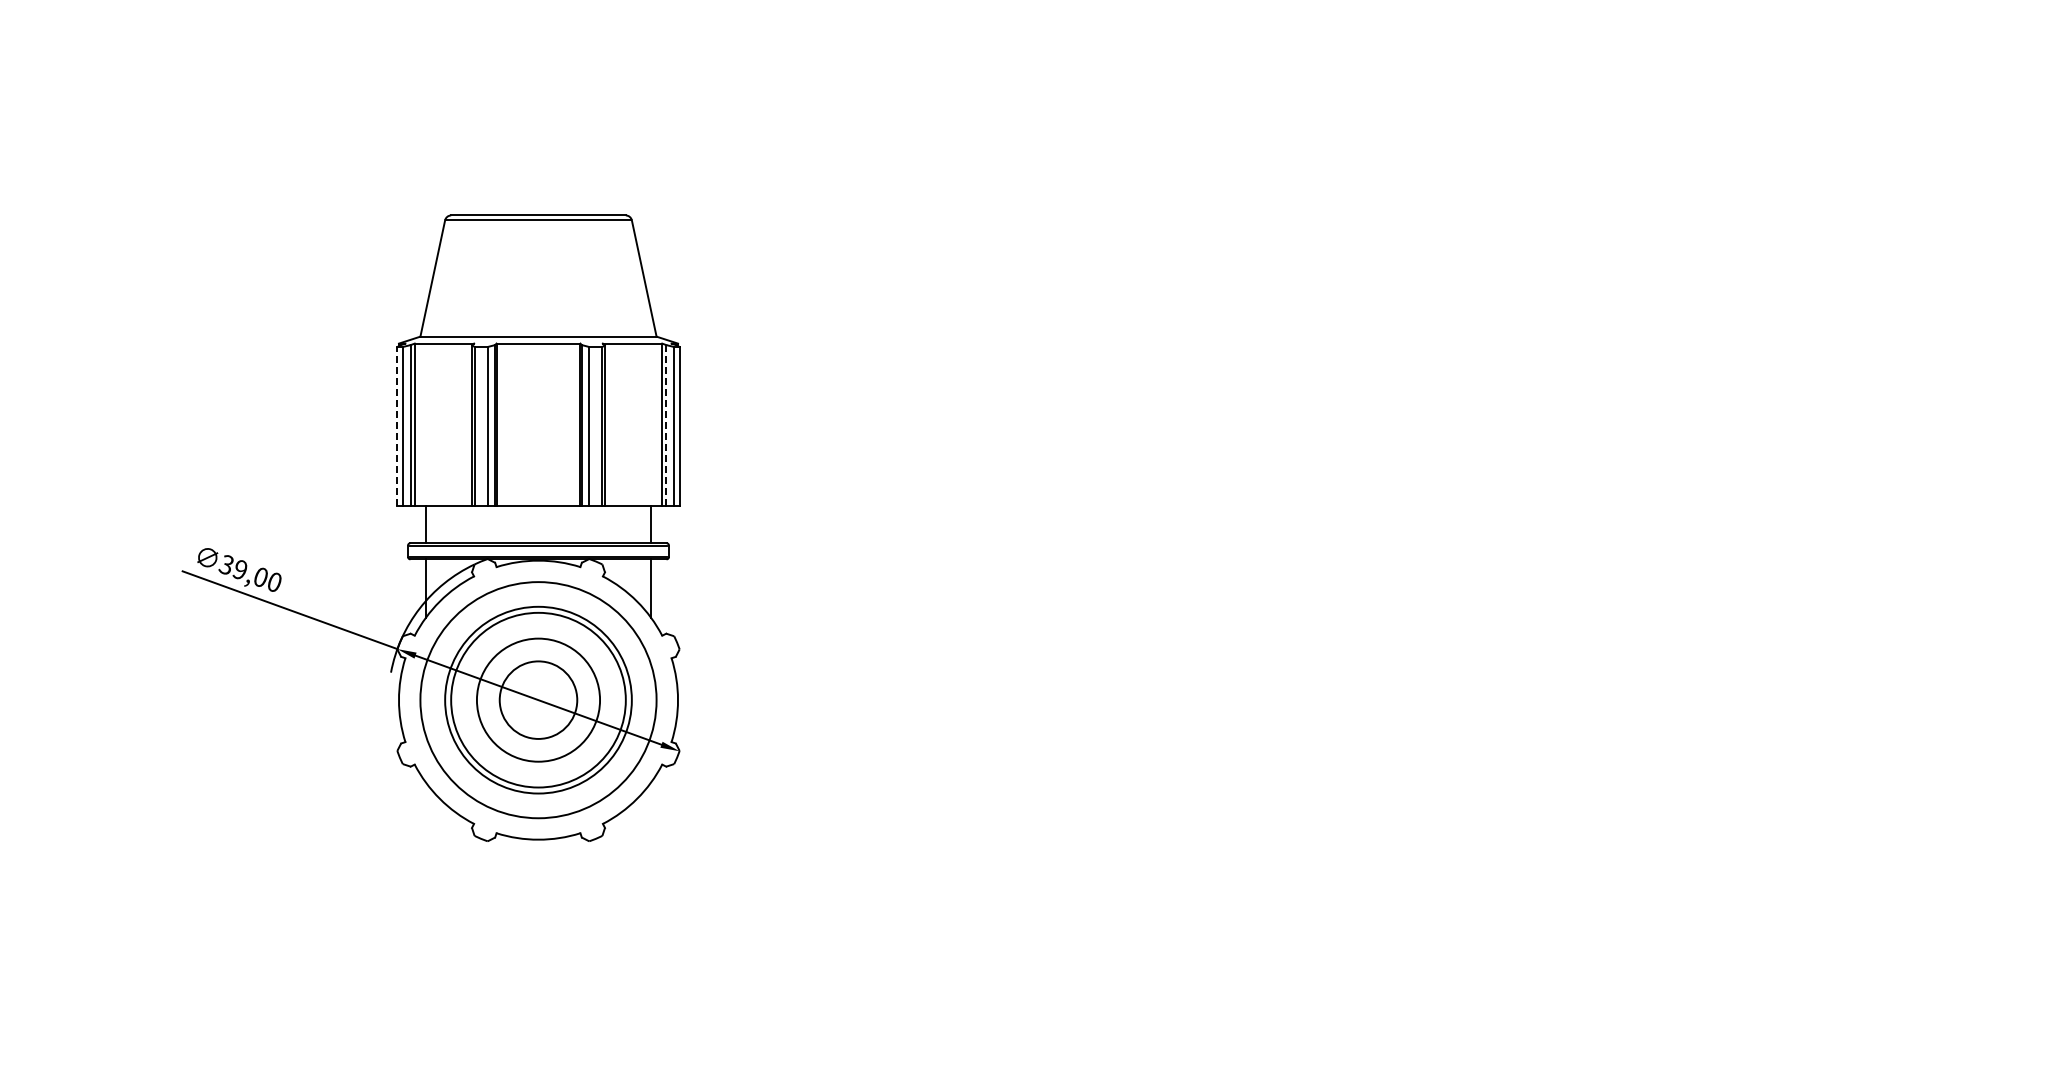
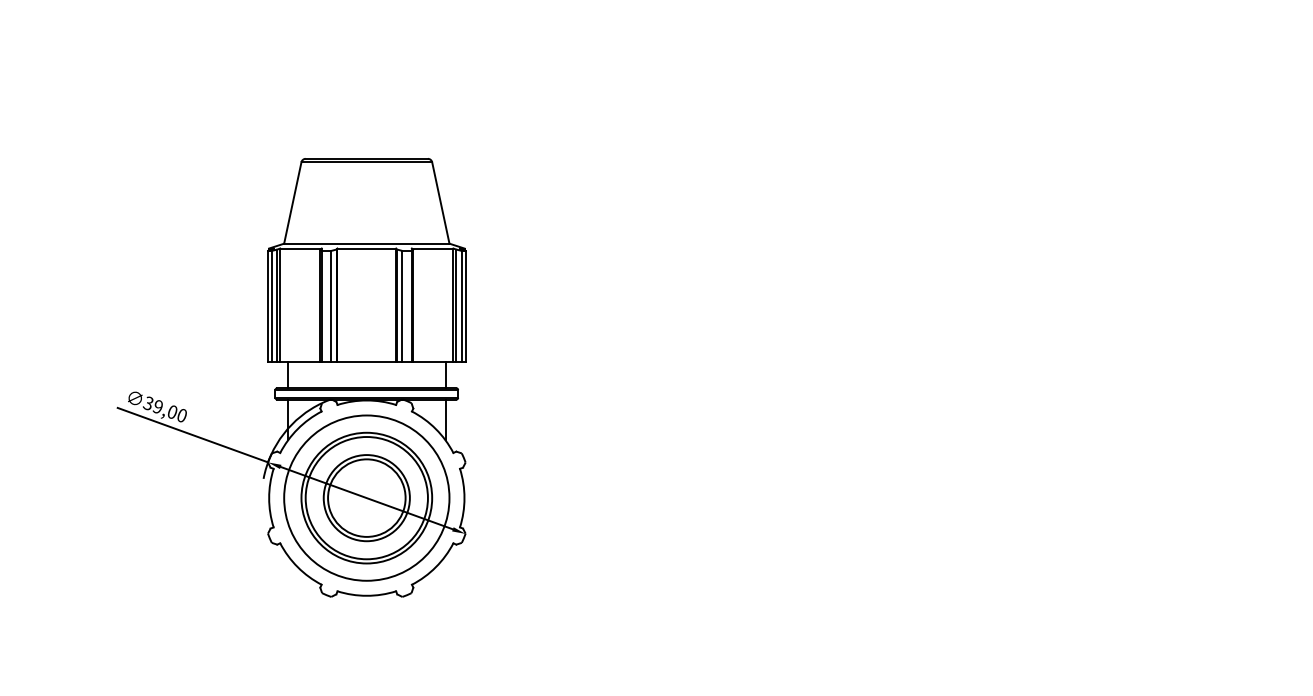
line: (666, 425) -> (456, 305), dashed -> solid
line: (397, 426) -> (268, 306), dashed -> solid
circle: (538, 699) -> (366, 497), size x1.43

